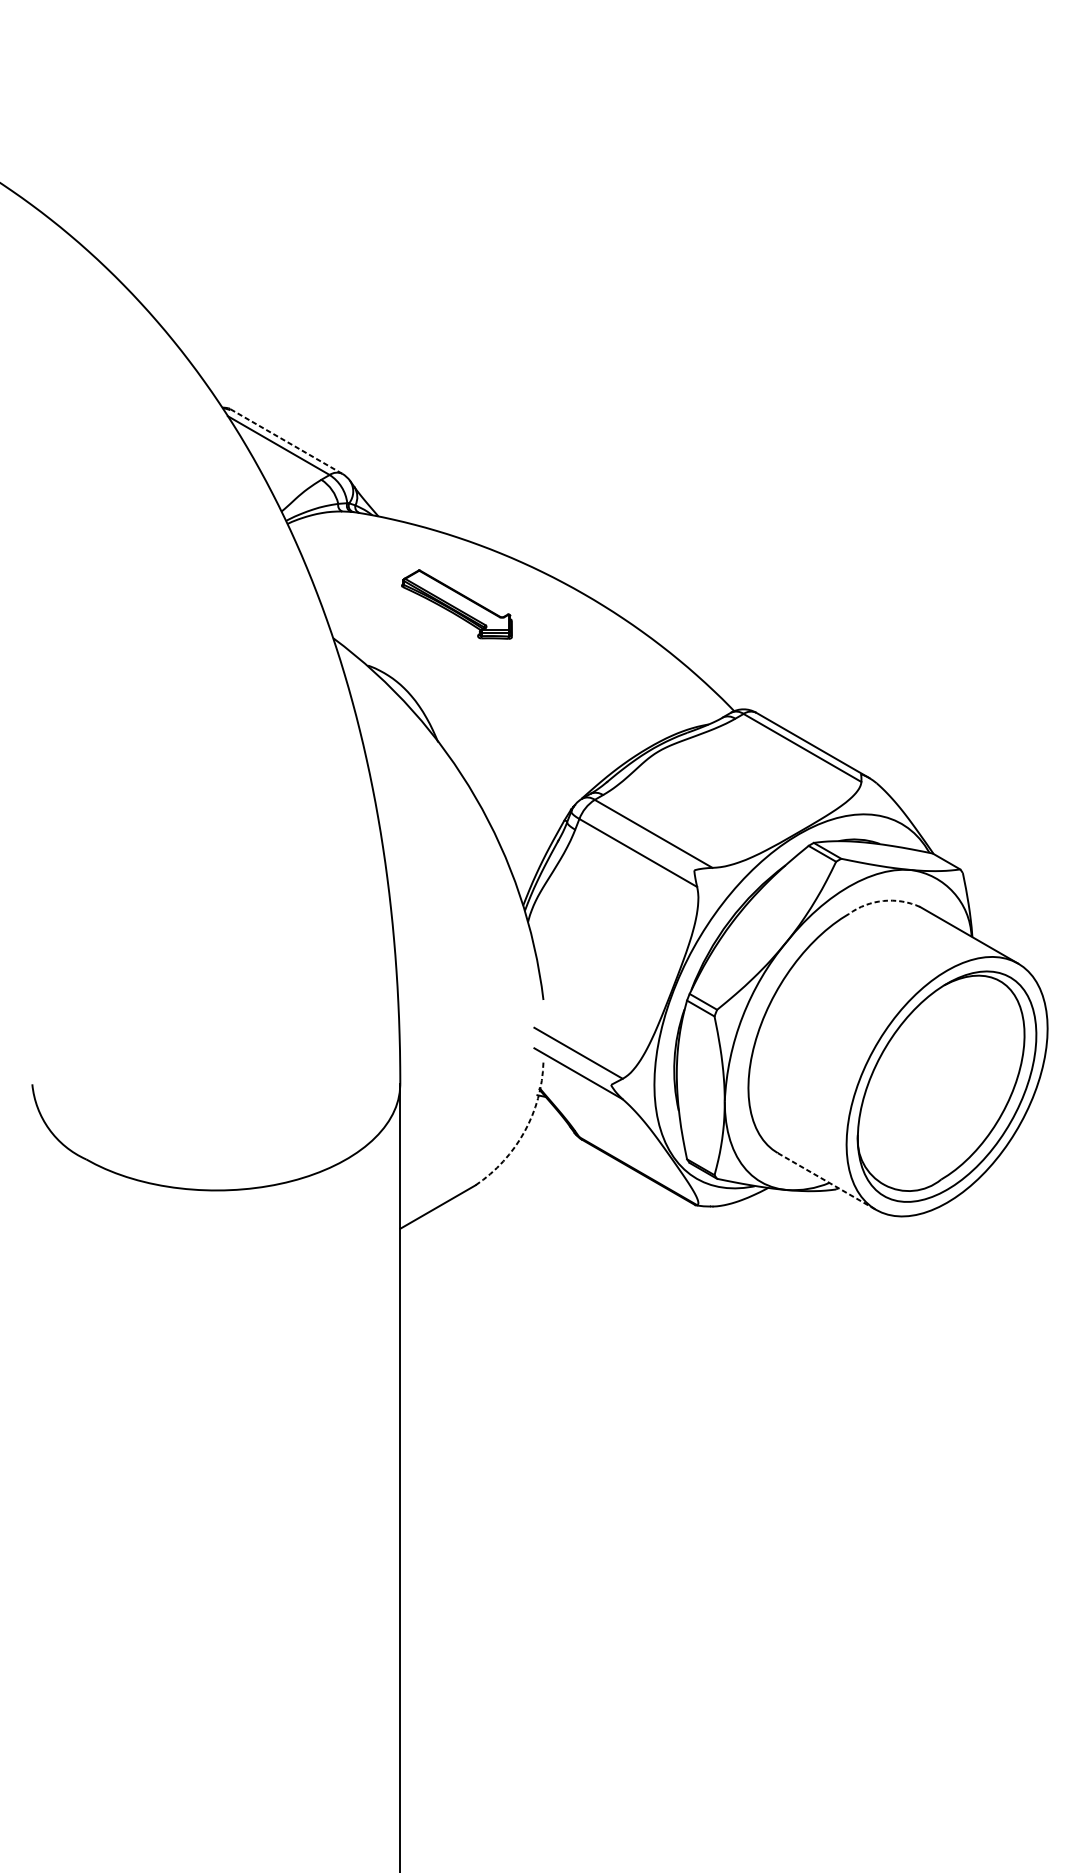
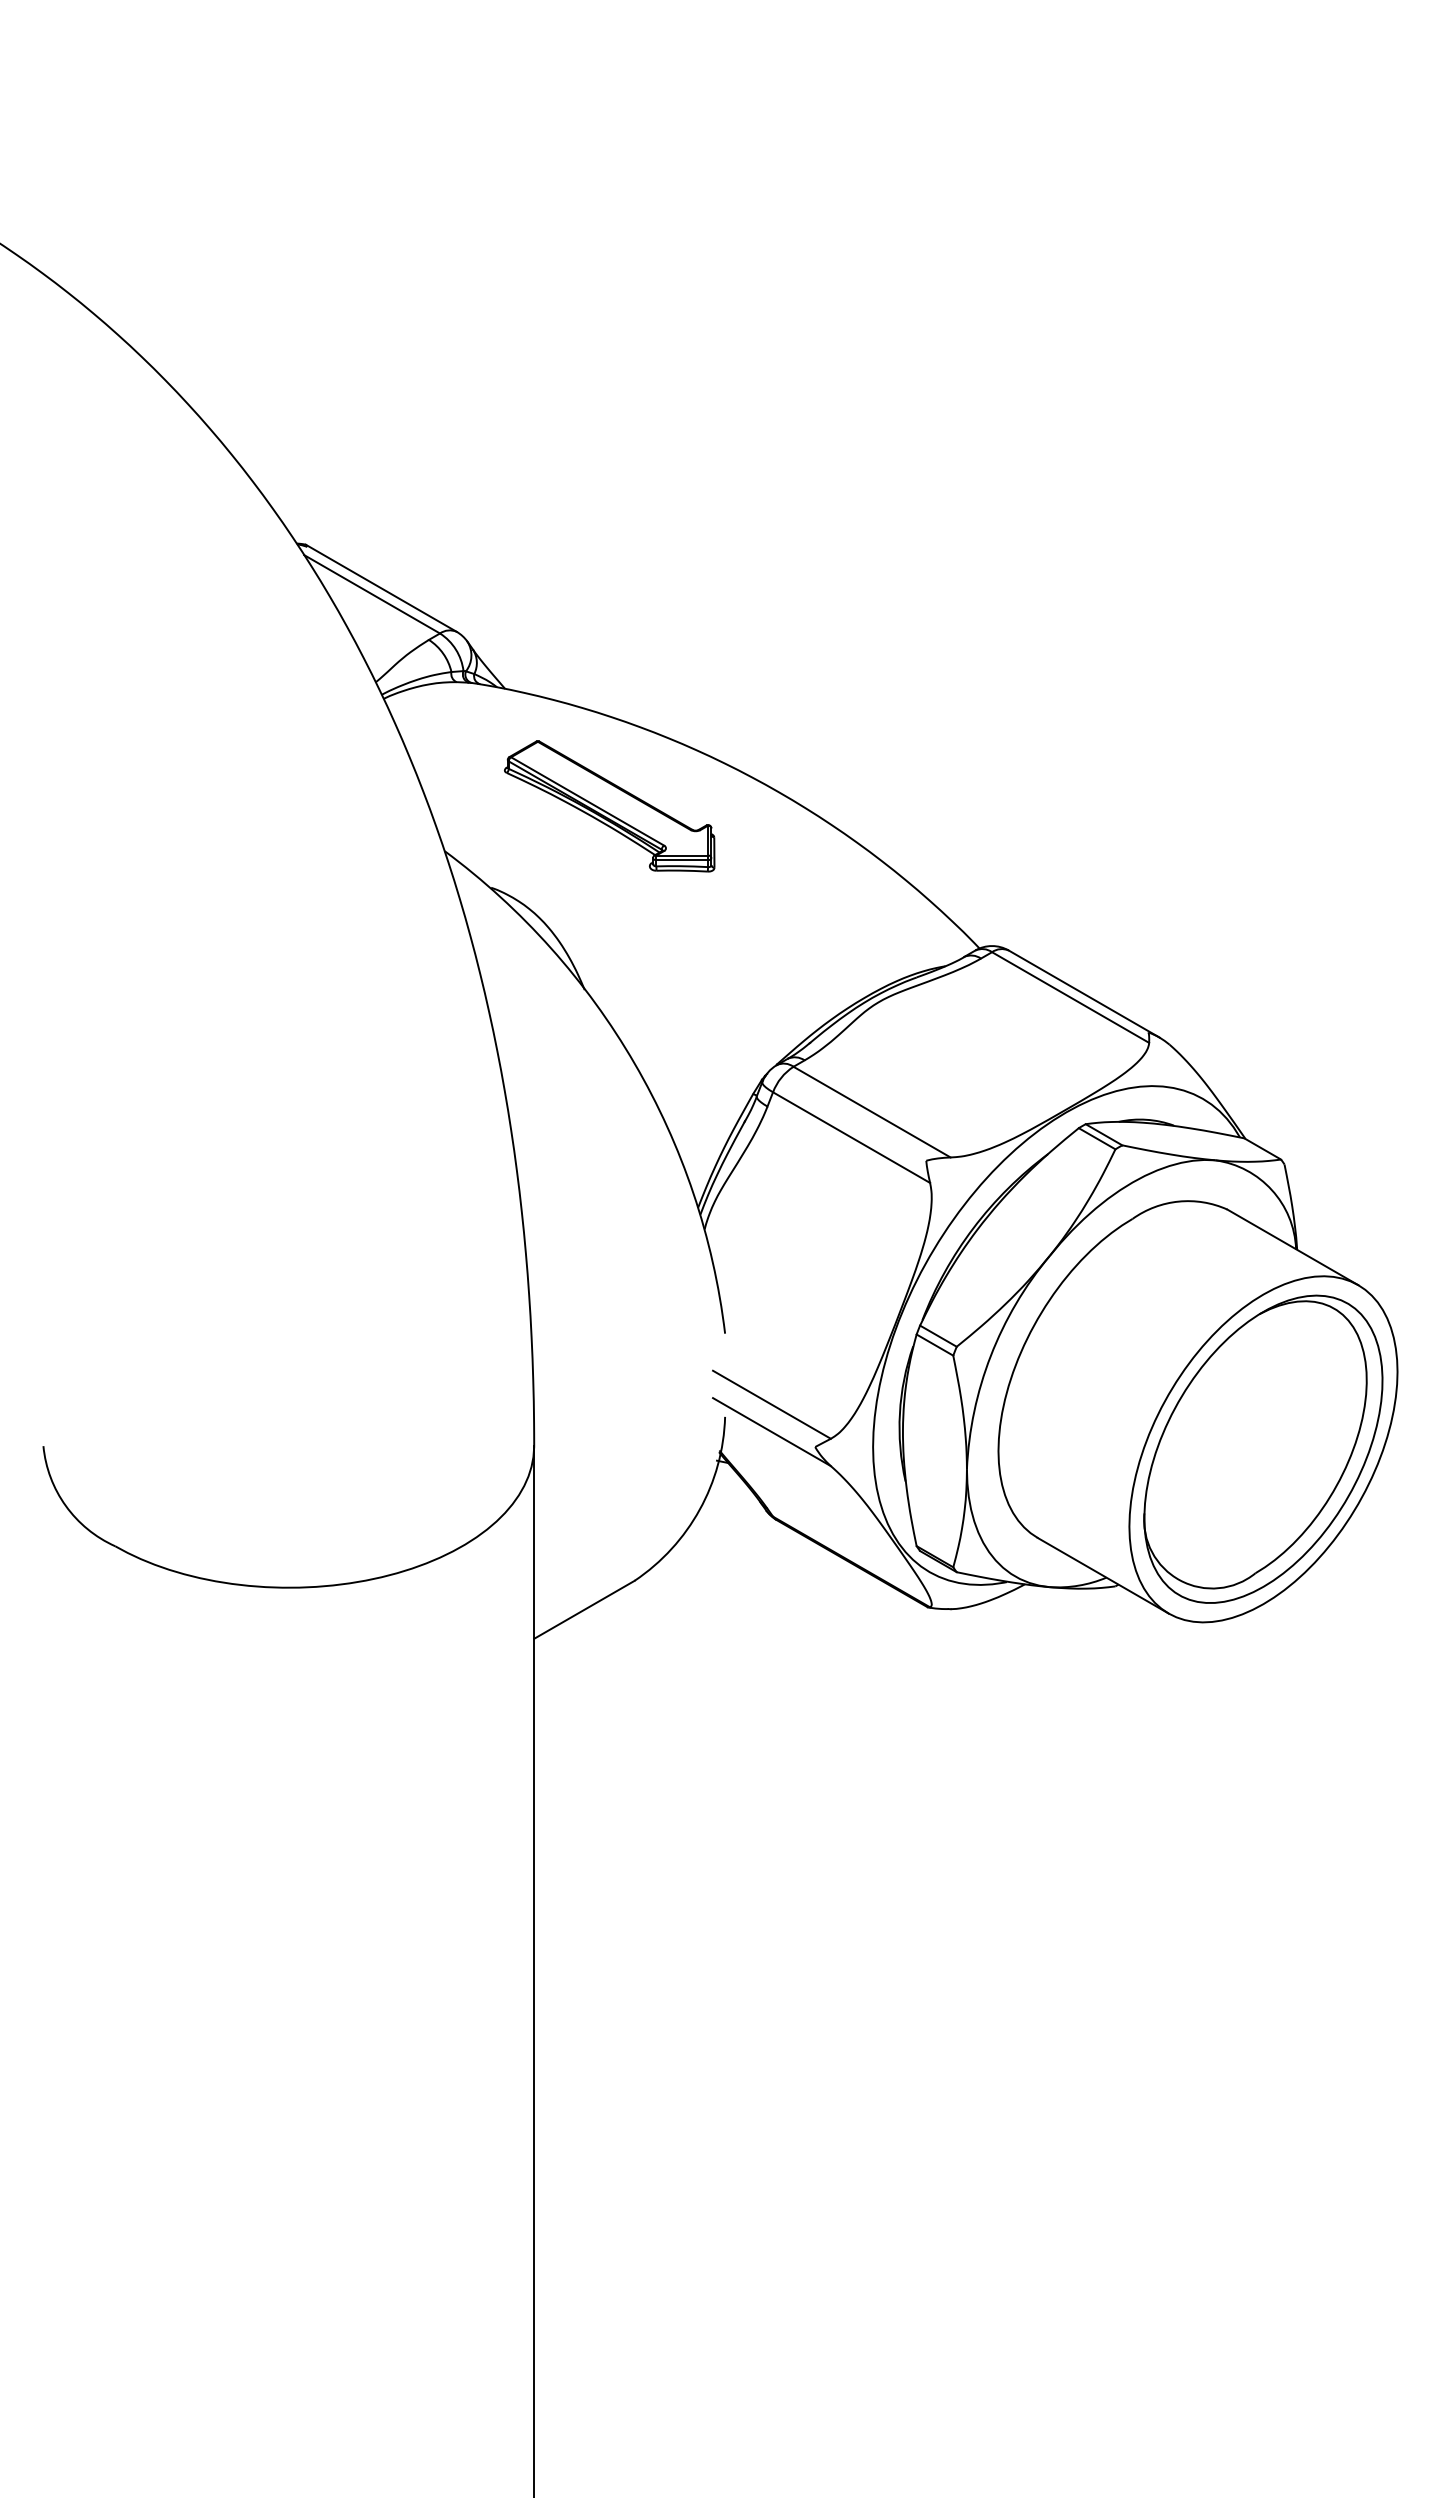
line: (285, 441) -> (380, 588), dashed -> solid
part: (456, 604) -> (609, 806), size x1.43
arc: (883, 900) -> (1178, 1201), dashed -> solid
arc: (524, 1131) -> (699, 1509), dashed -> solid
line: (827, 1181) -> (1103, 1575), dashed -> solid

